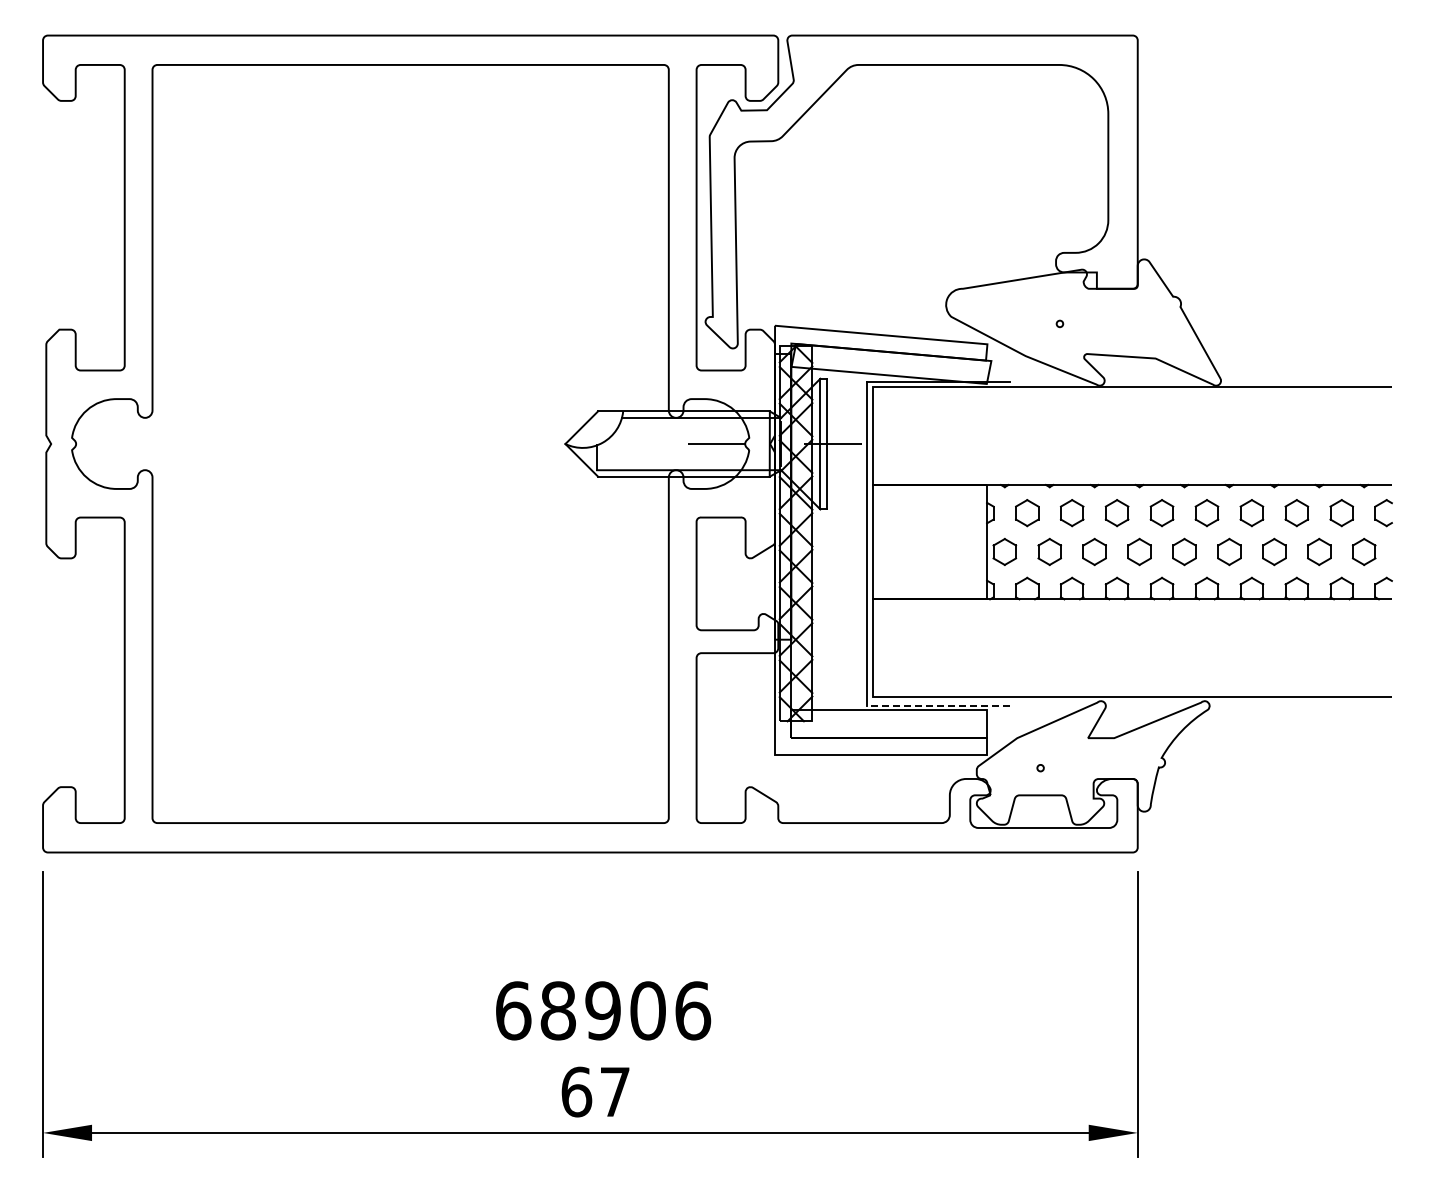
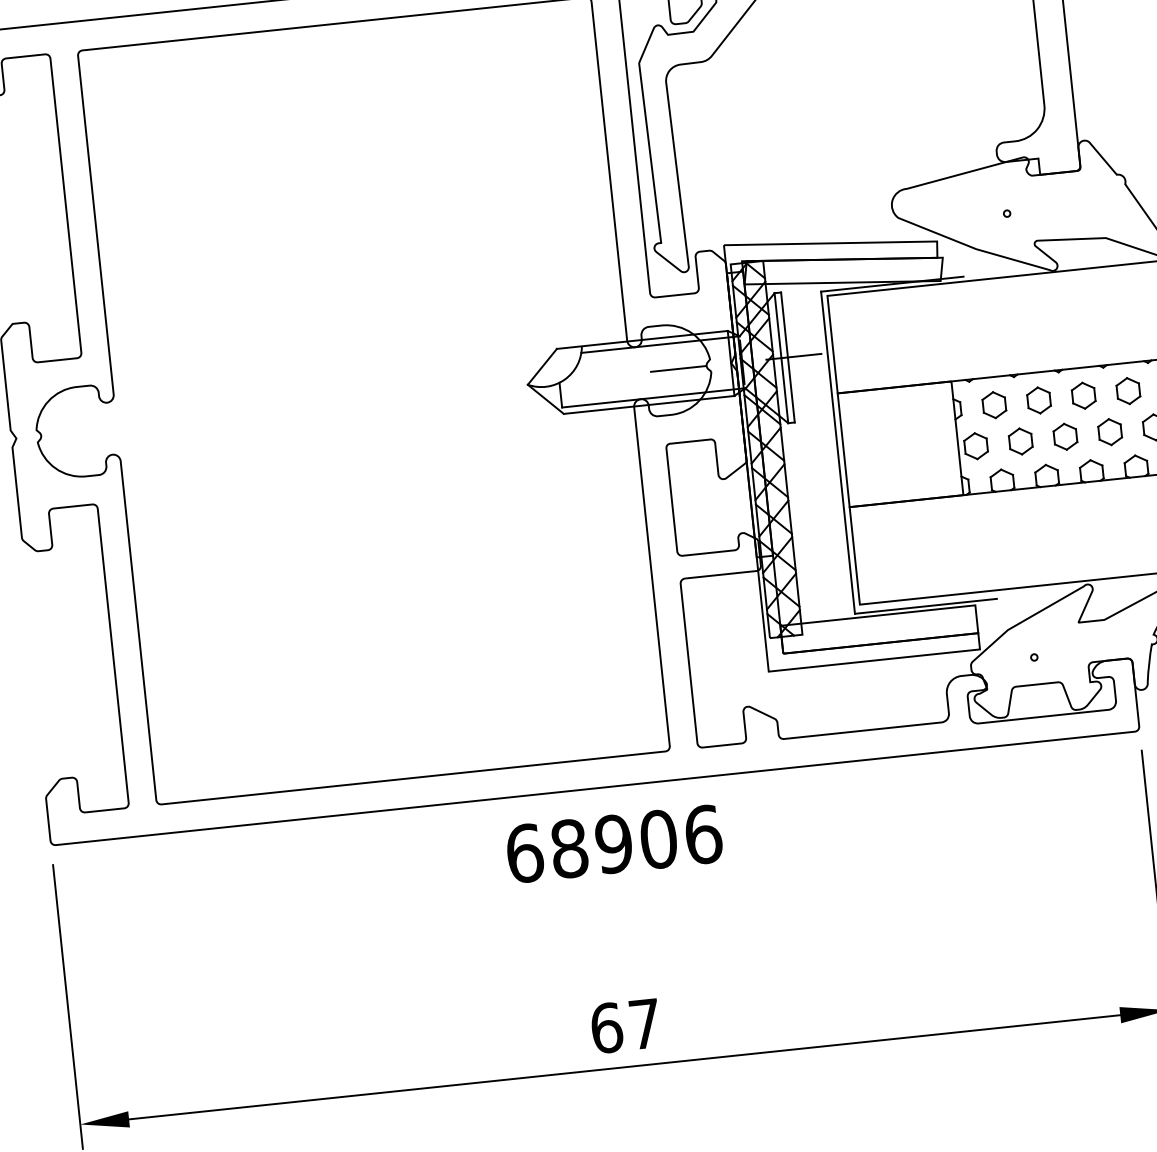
line: (937, 705) -> (925, 605), dashed -> solid
text: (603, 1010) -> (614, 843), moved

